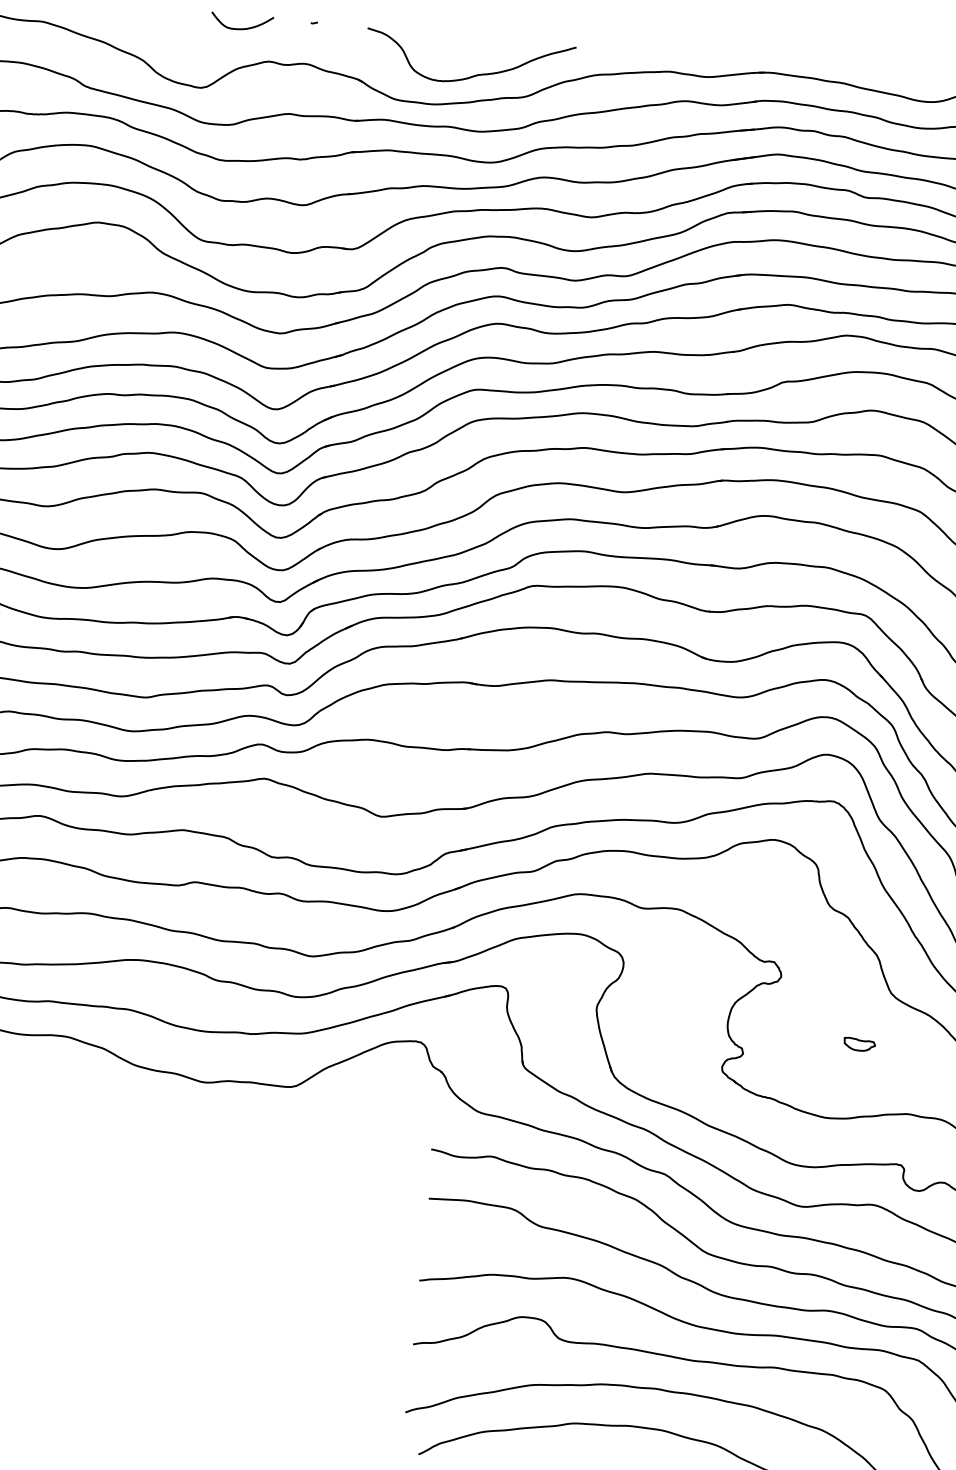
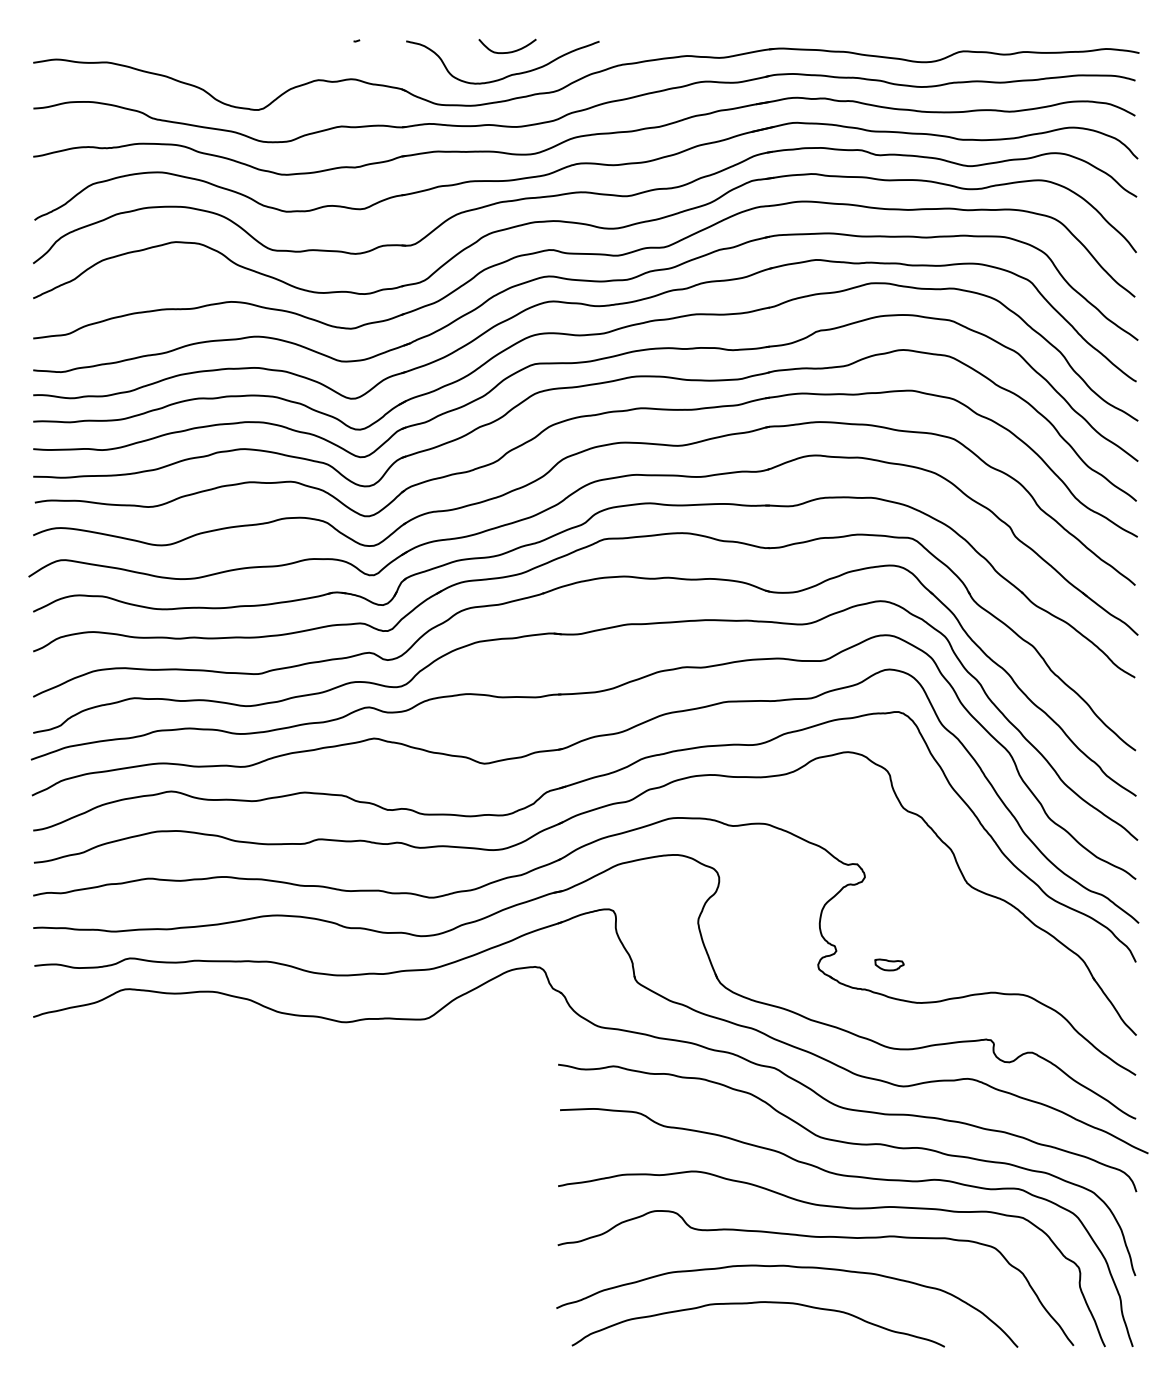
curve: (241, 27) -> (507, 51), moved
part: (859, 1044) -> (889, 964), moved

